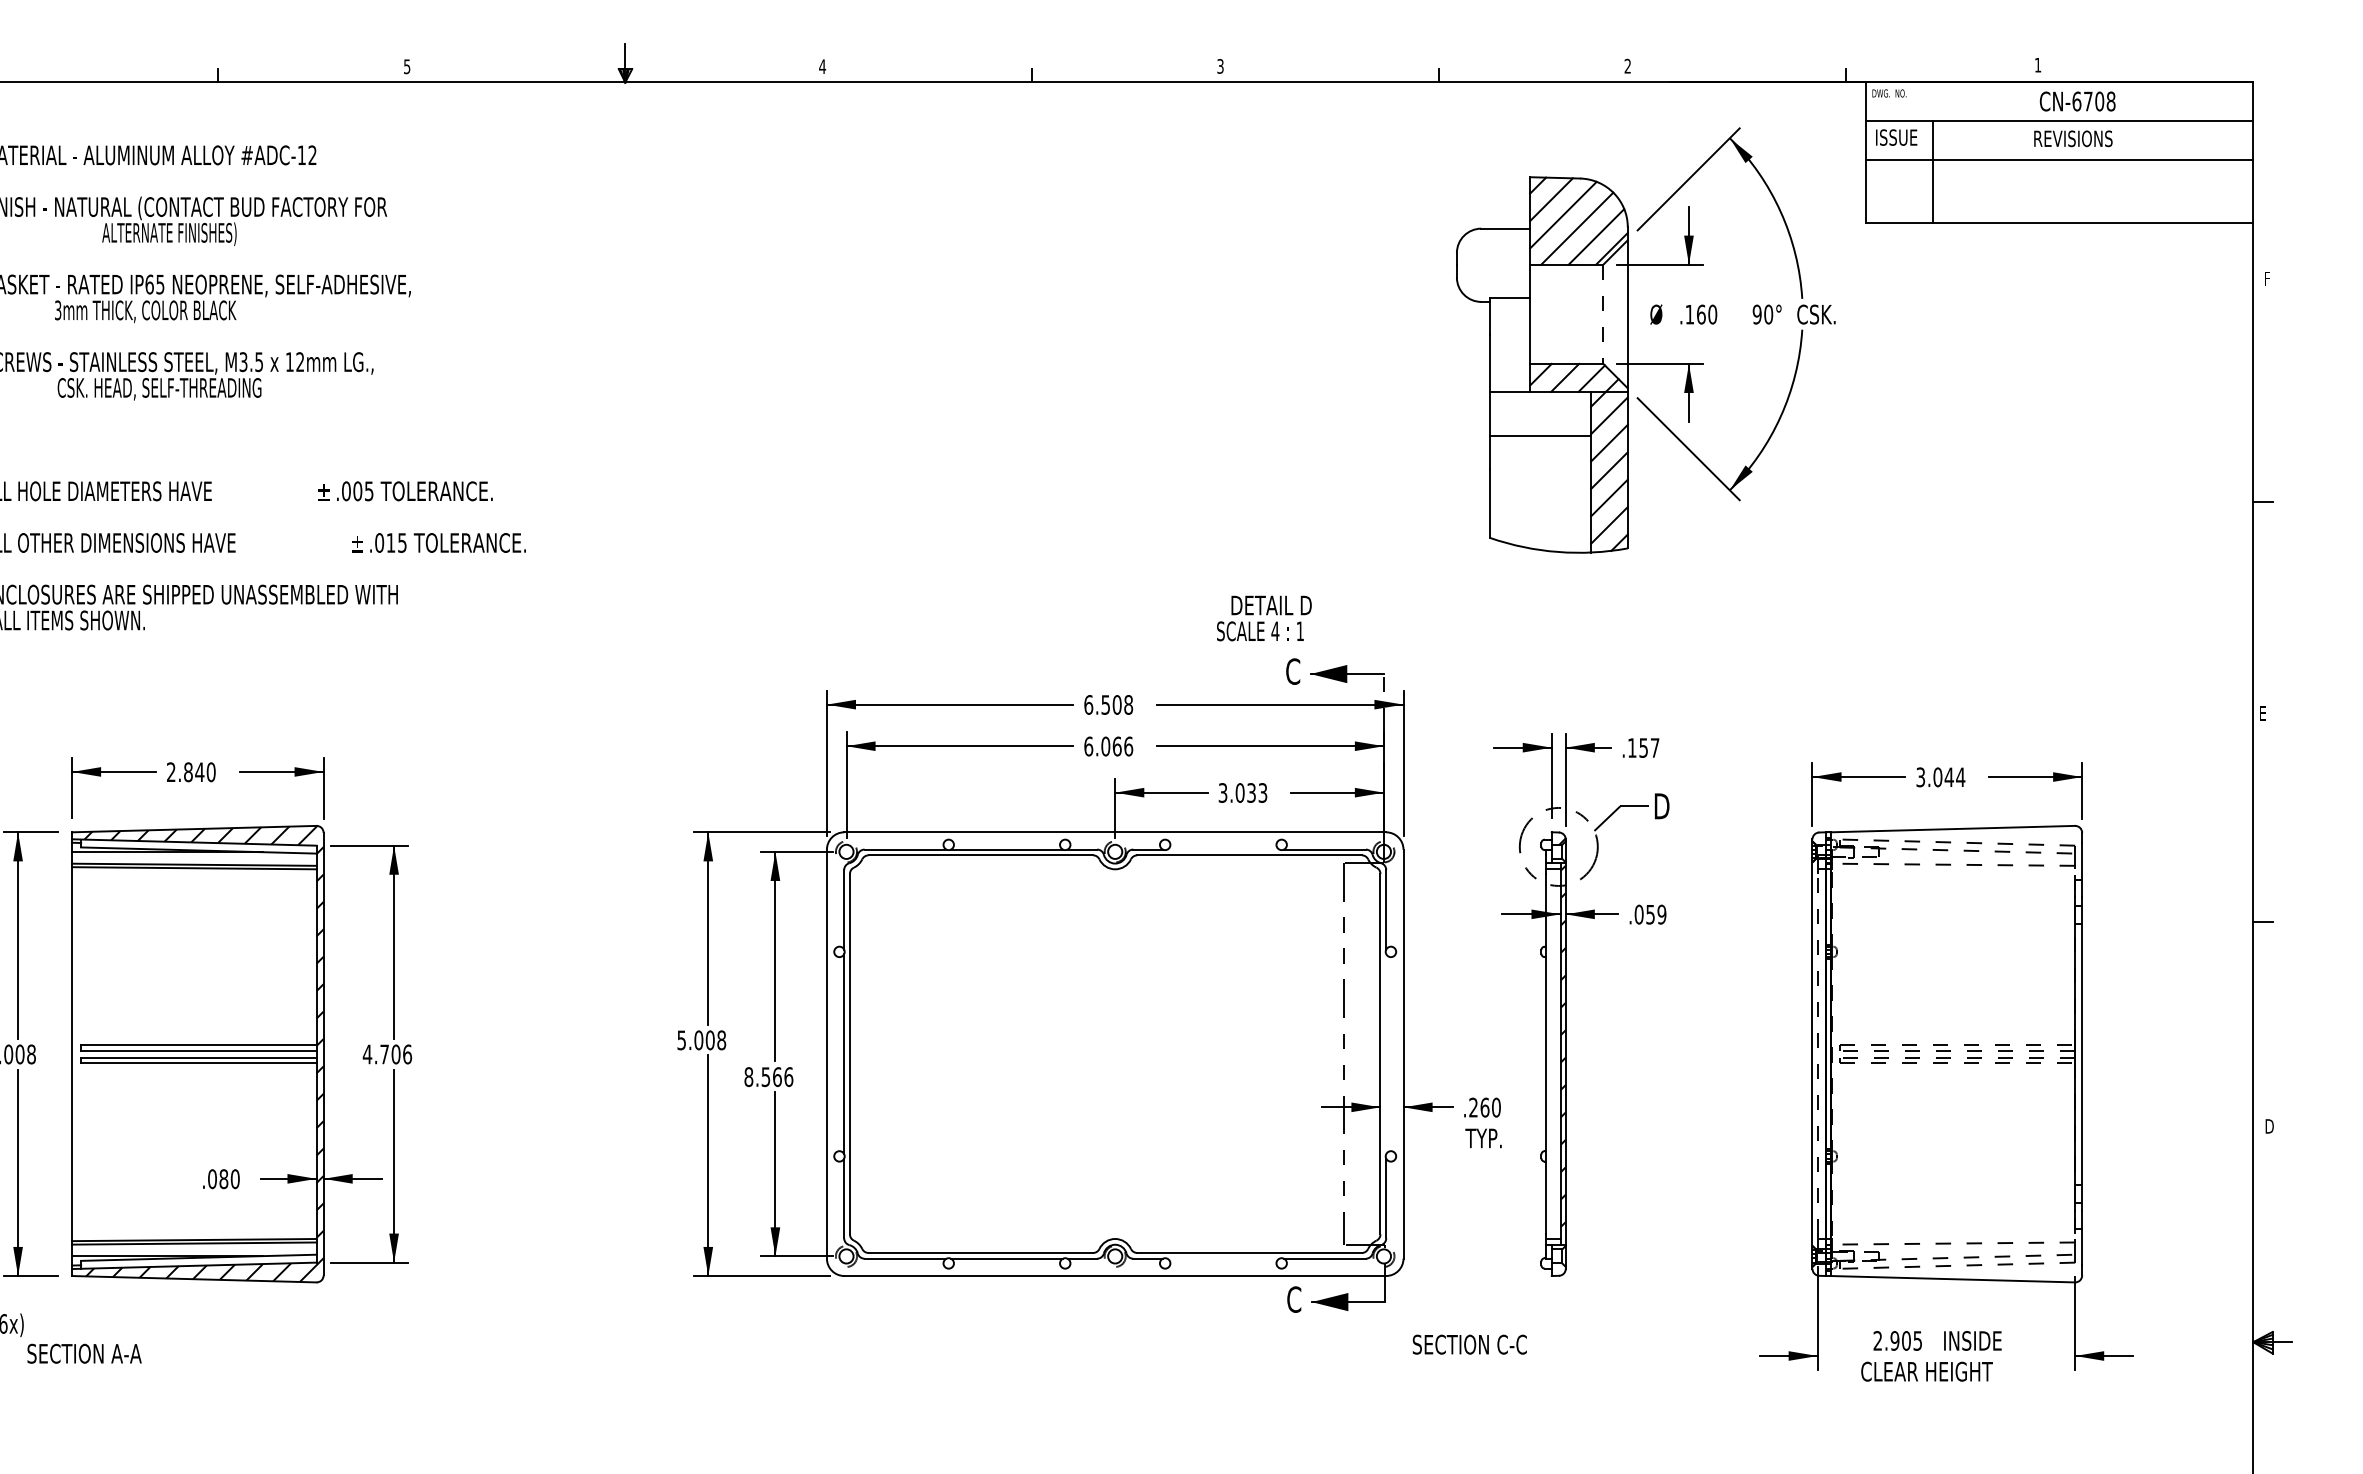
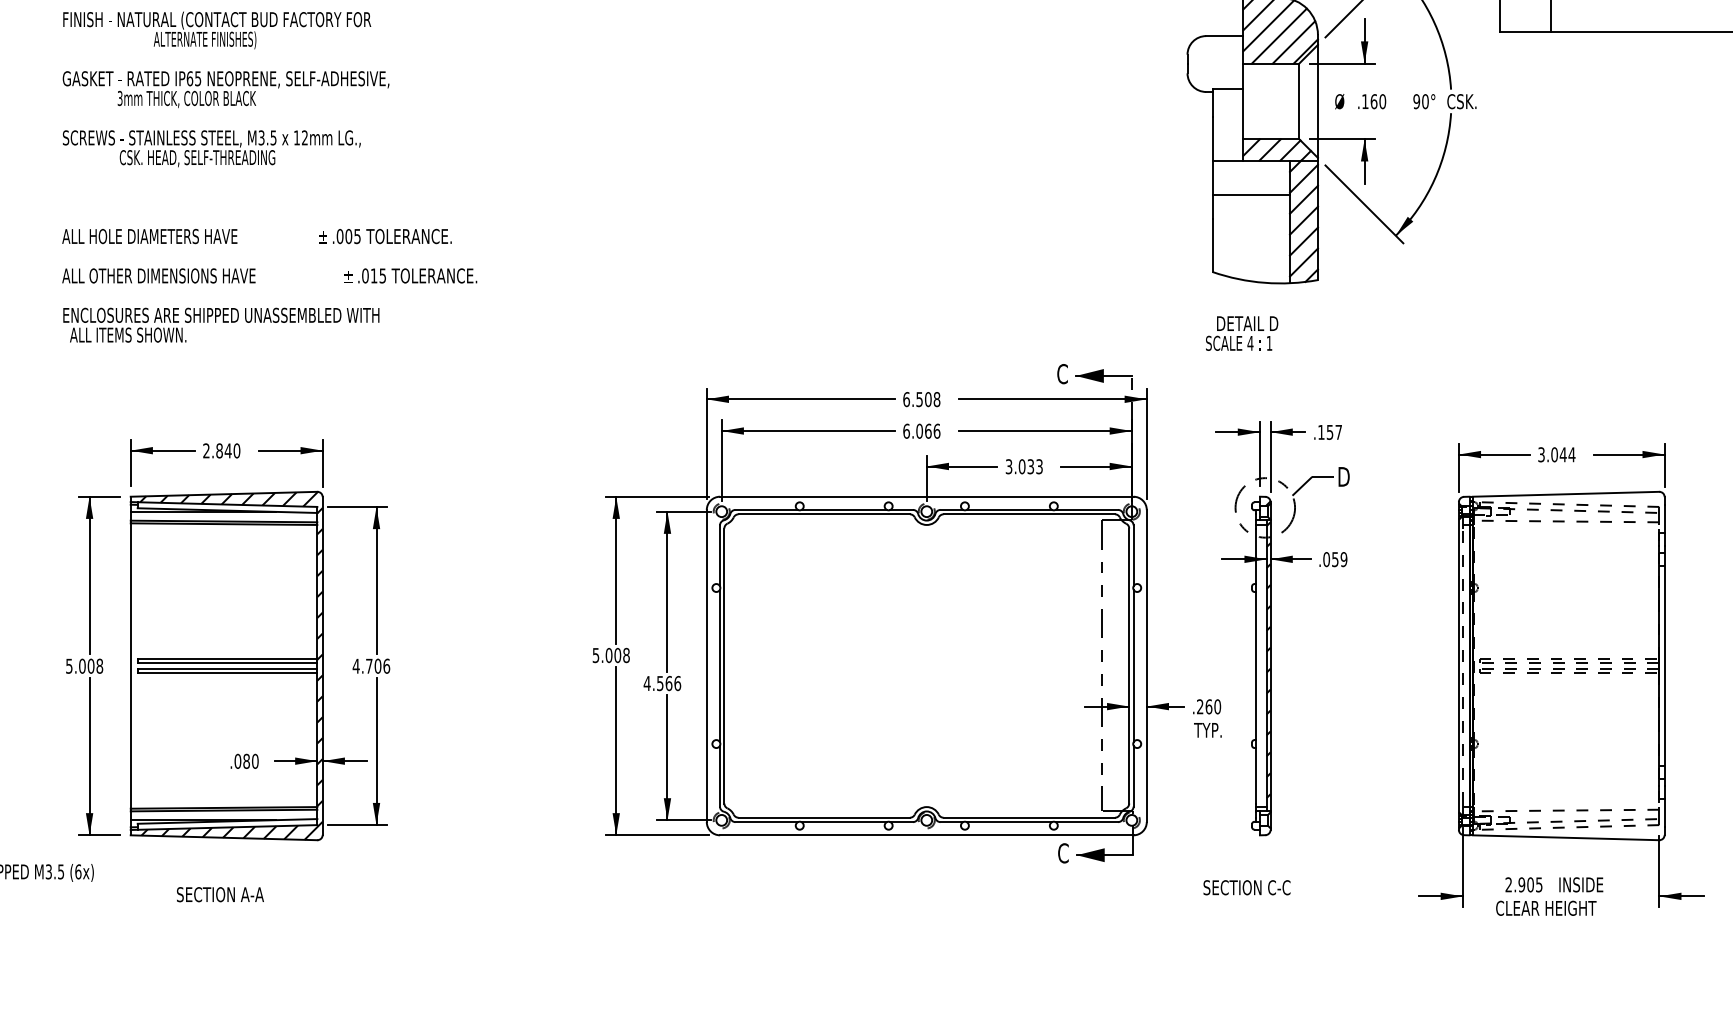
line: (1603, 314) -> (1299, 101), dashed -> solid
text: (1264, 618) -> (1242, 333), moved
line: (1223, 849) -> (1009, 509), added
line: (1386, 1054) -> (1133, 666), added
text: (748, 1077) -> (646, 683), 8.566 -> 4.566
line: (1223, 1258) -> (1009, 821), added
text: (1469, 1344) -> (1246, 887), moved
text: (84, 1353) -> (220, 894), moved

